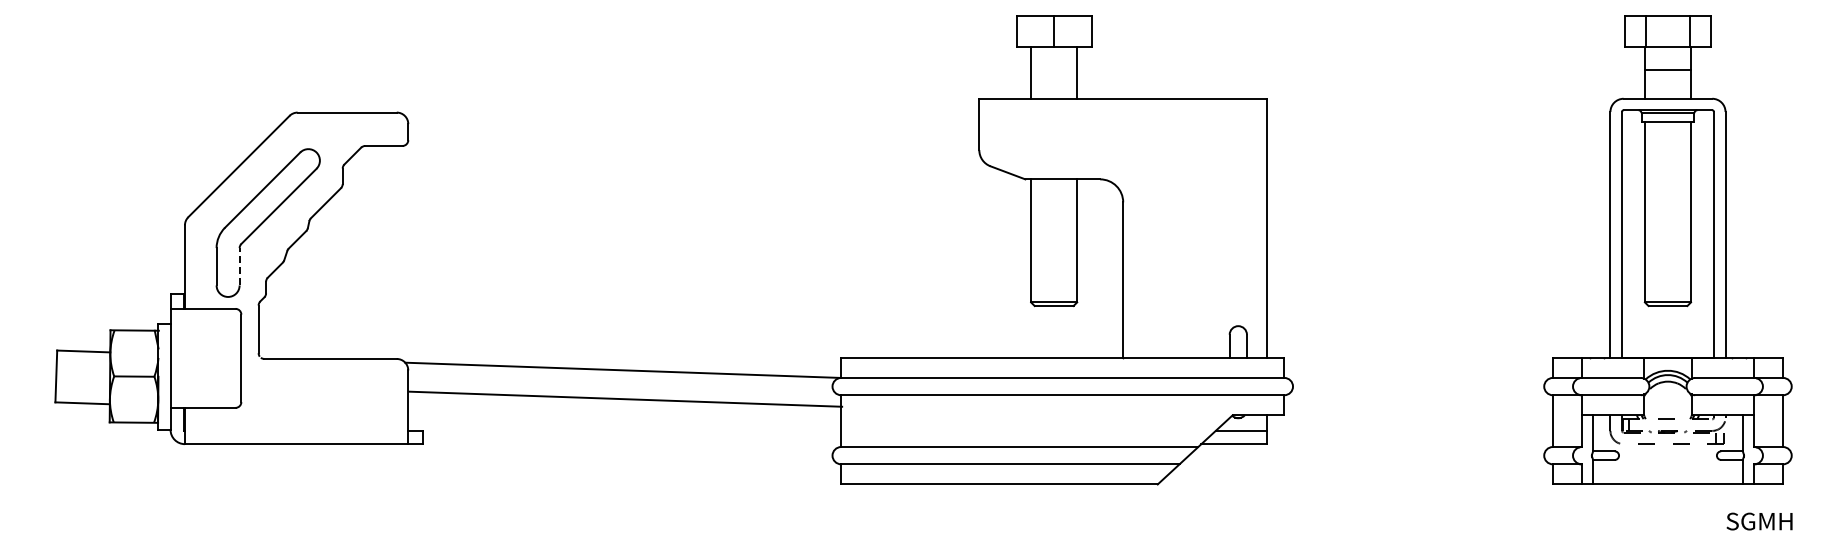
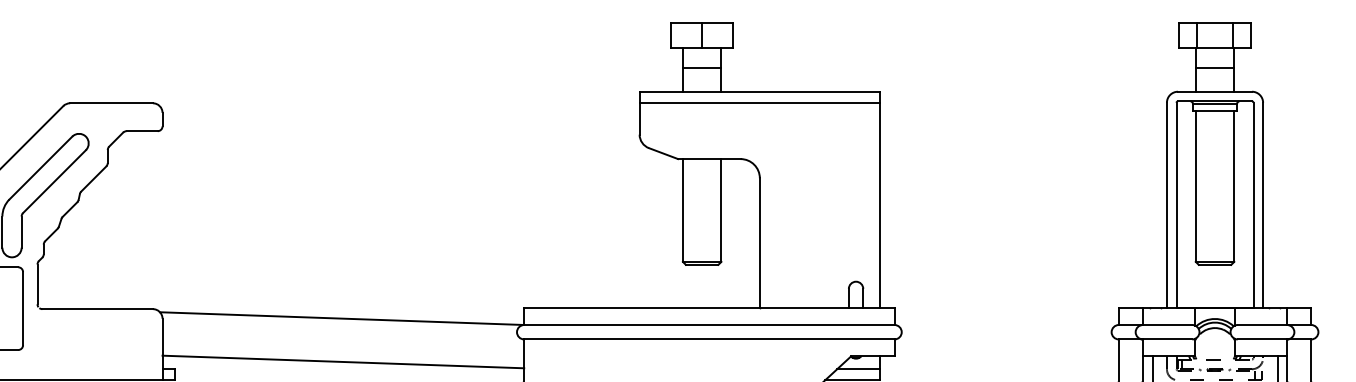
line: (1054, 70) -> (702, 68), added
line: (1123, 112) -> (760, 103), added
line: (239, 266) -> (21, 231), dashed -> solid
line: (625, 398) -> (343, 361), moved

